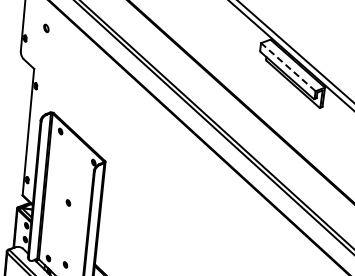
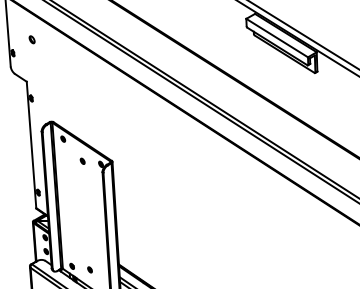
line: (287, 66) -> (276, 37), dashed -> solid
part: (68, 202) -> (82, 160), moved

